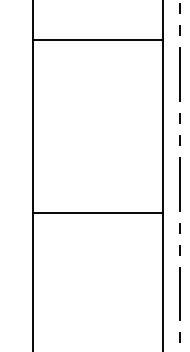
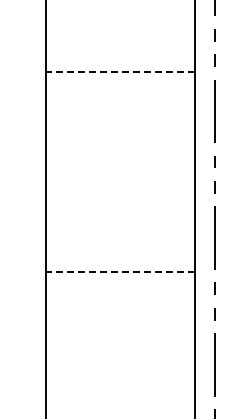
line: (97, 40) -> (120, 72), solid -> dashed
line: (97, 212) -> (120, 271), solid -> dashed

